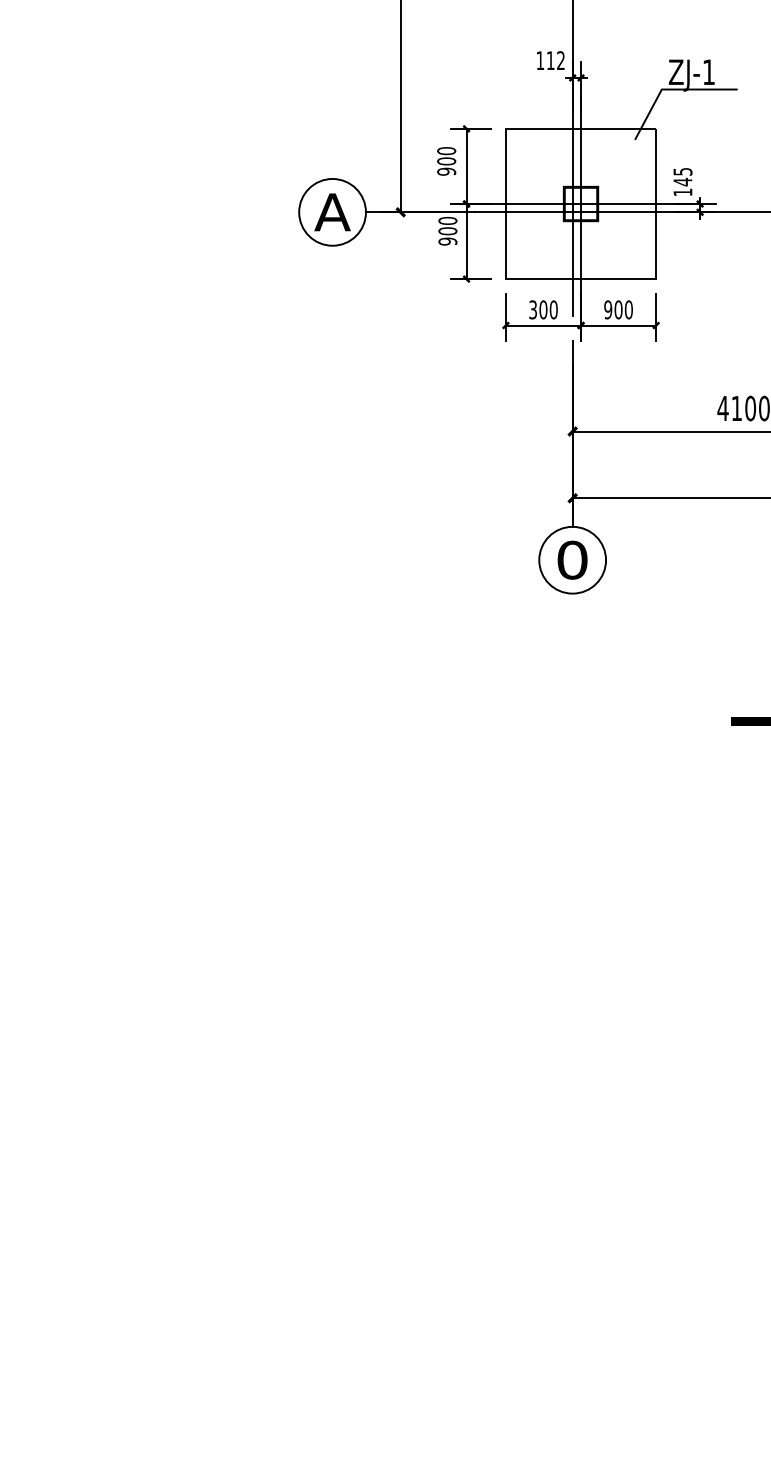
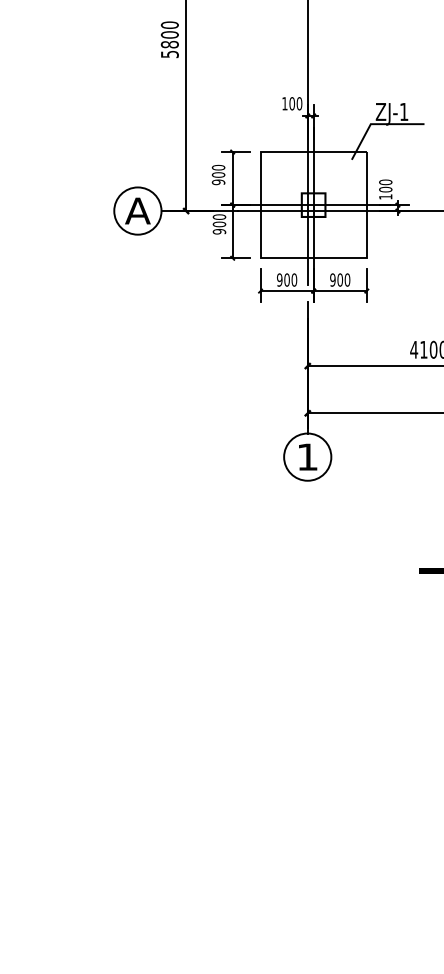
text: (555, 60) -> (295, 103), 112 -> 100
text: (682, 176) -> (385, 185), 145 -> 100
text: (533, 309) -> (280, 279), 300 -> 900
text: (572, 559) -> (307, 456), 0 -> 1

